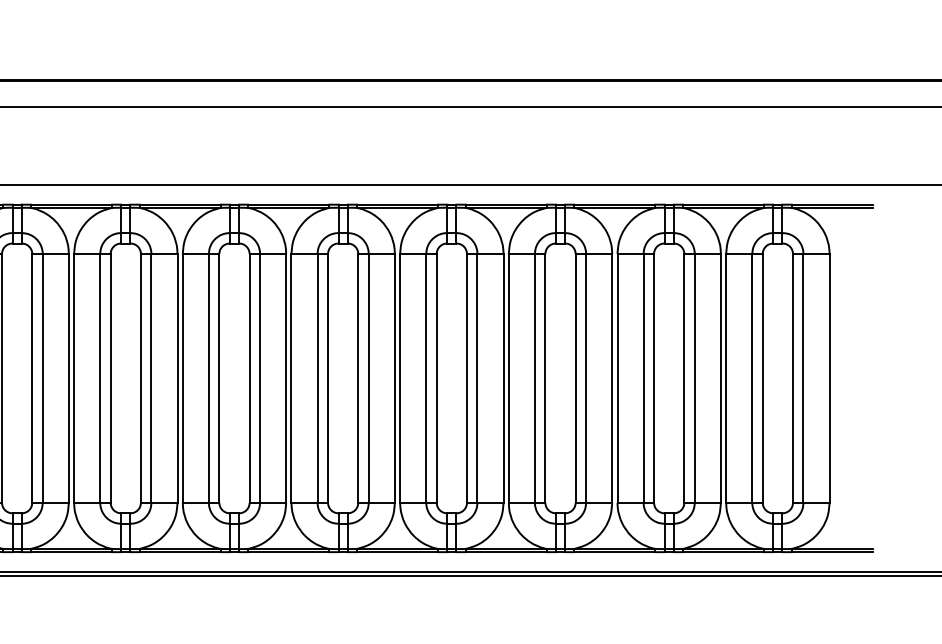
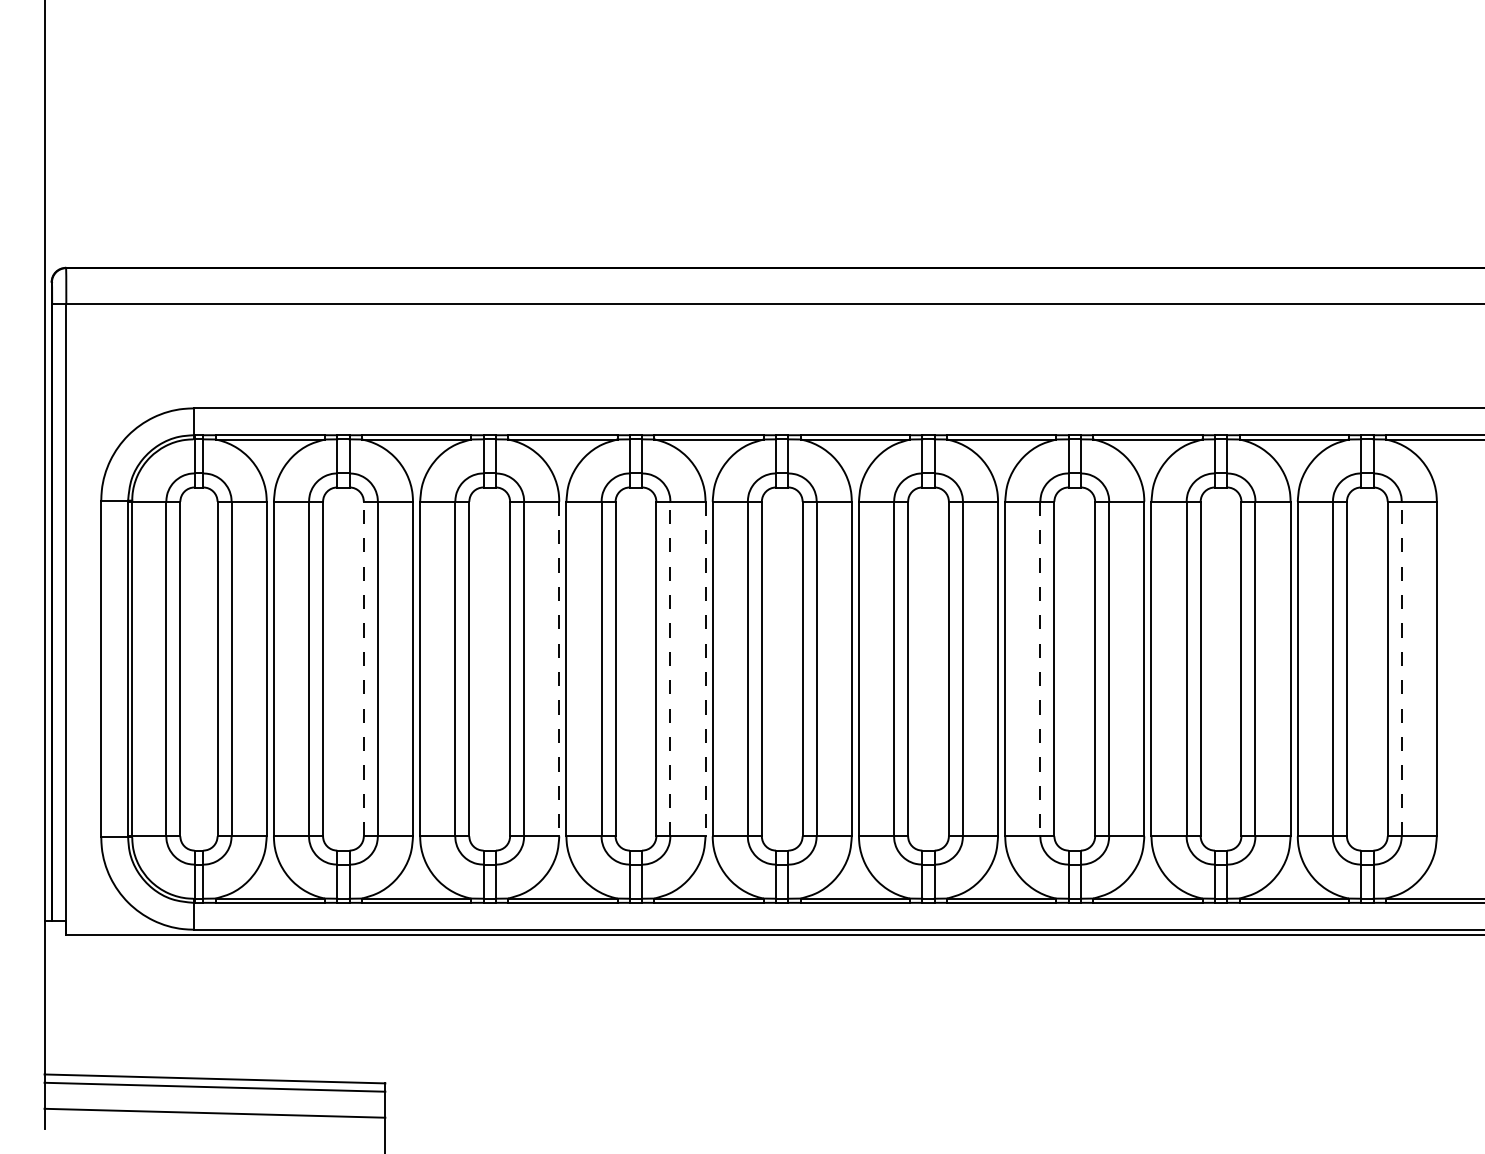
line: (32, 378) -> (363, 668), solid -> dashed
line: (177, 378) -> (559, 669), solid -> dashed
line: (260, 378) -> (670, 668), solid -> dashed
line: (286, 378) -> (705, 669), solid -> dashed
line: (535, 378) -> (1040, 669), solid -> dashed
line: (803, 378) -> (1401, 668), solid -> dashed

